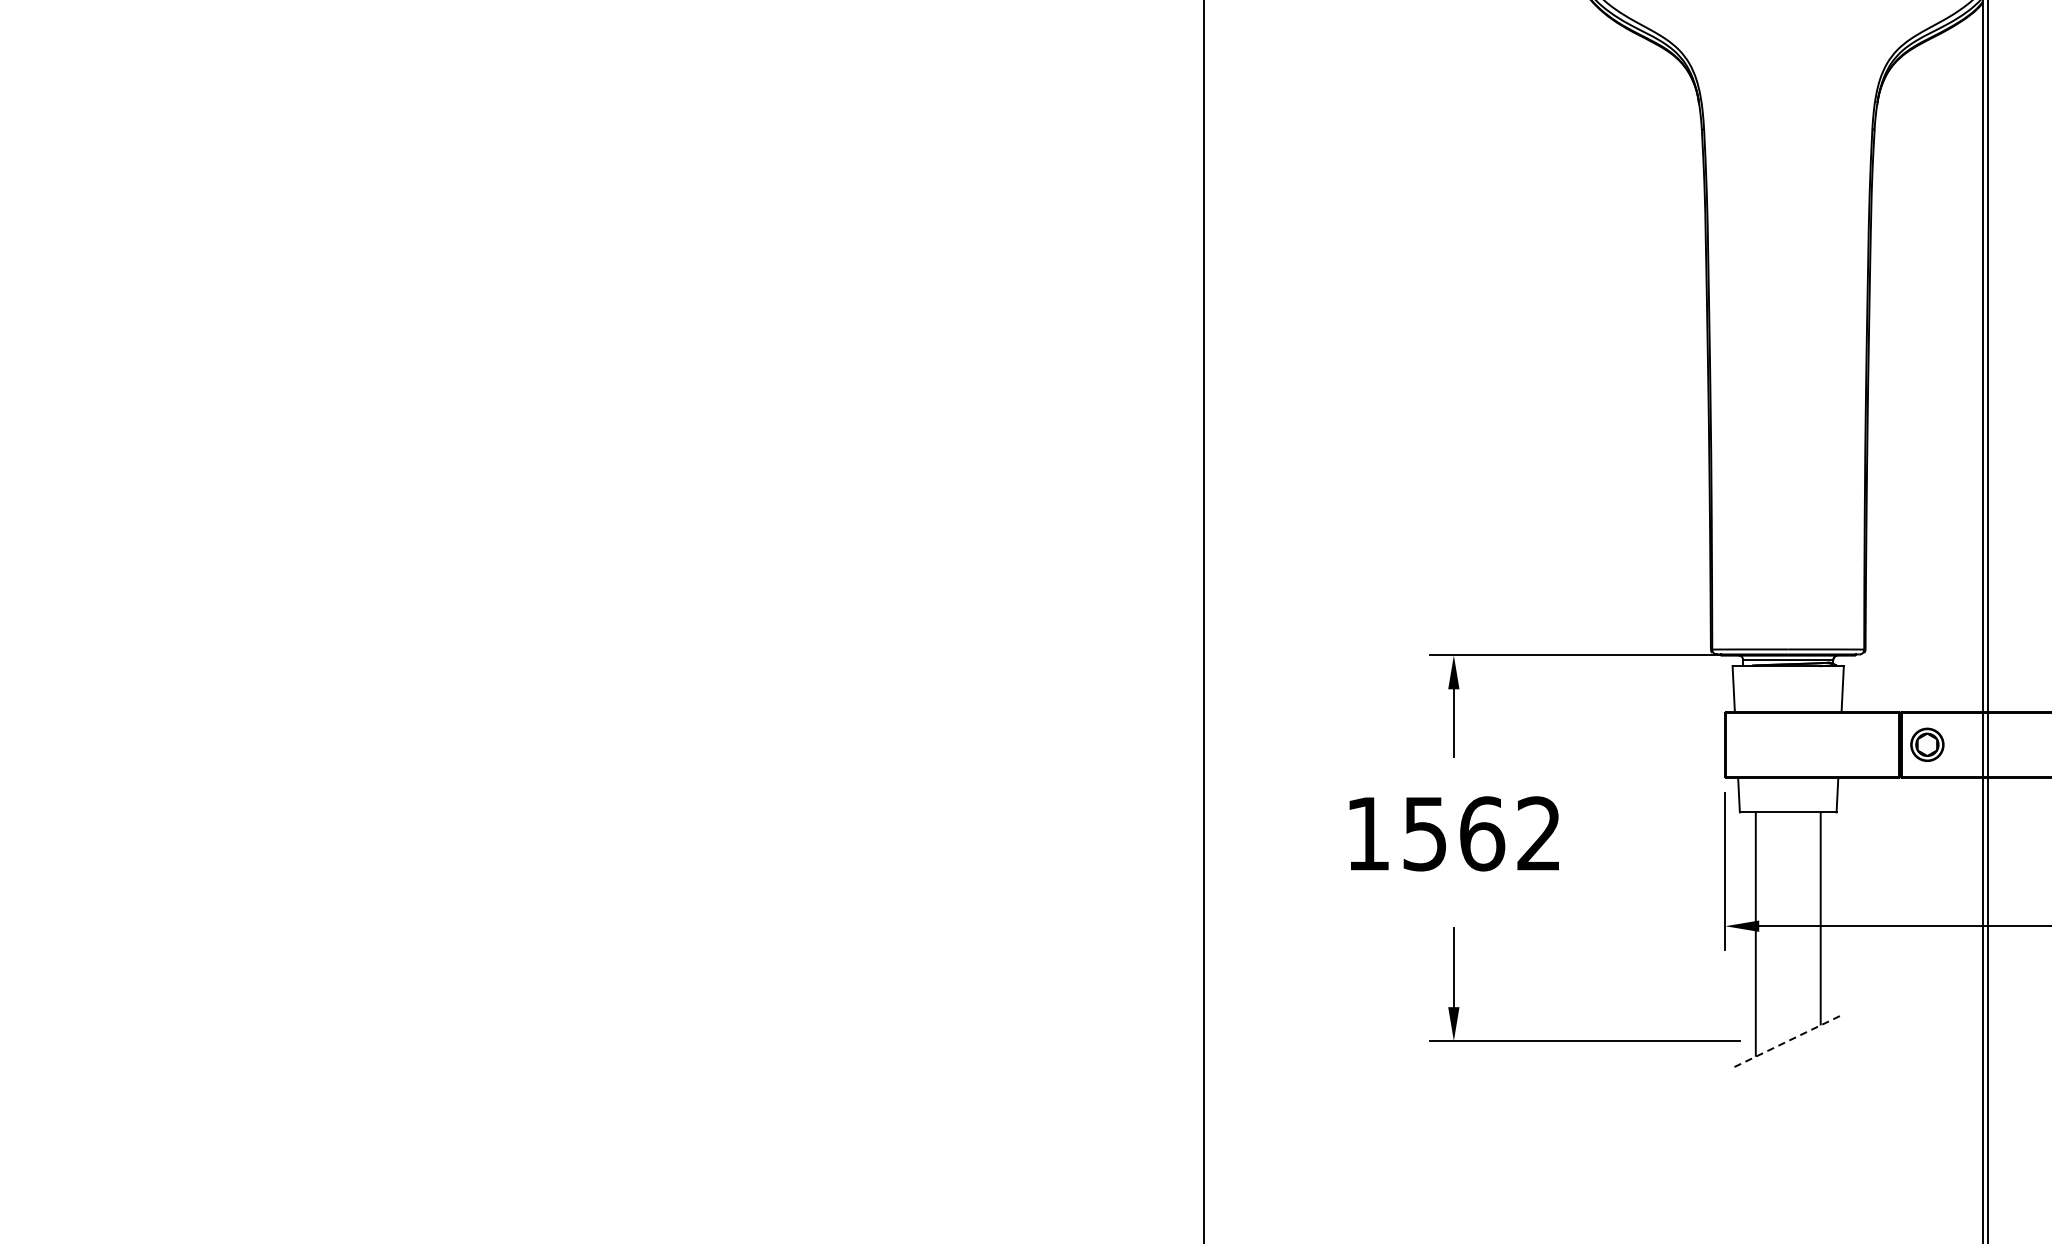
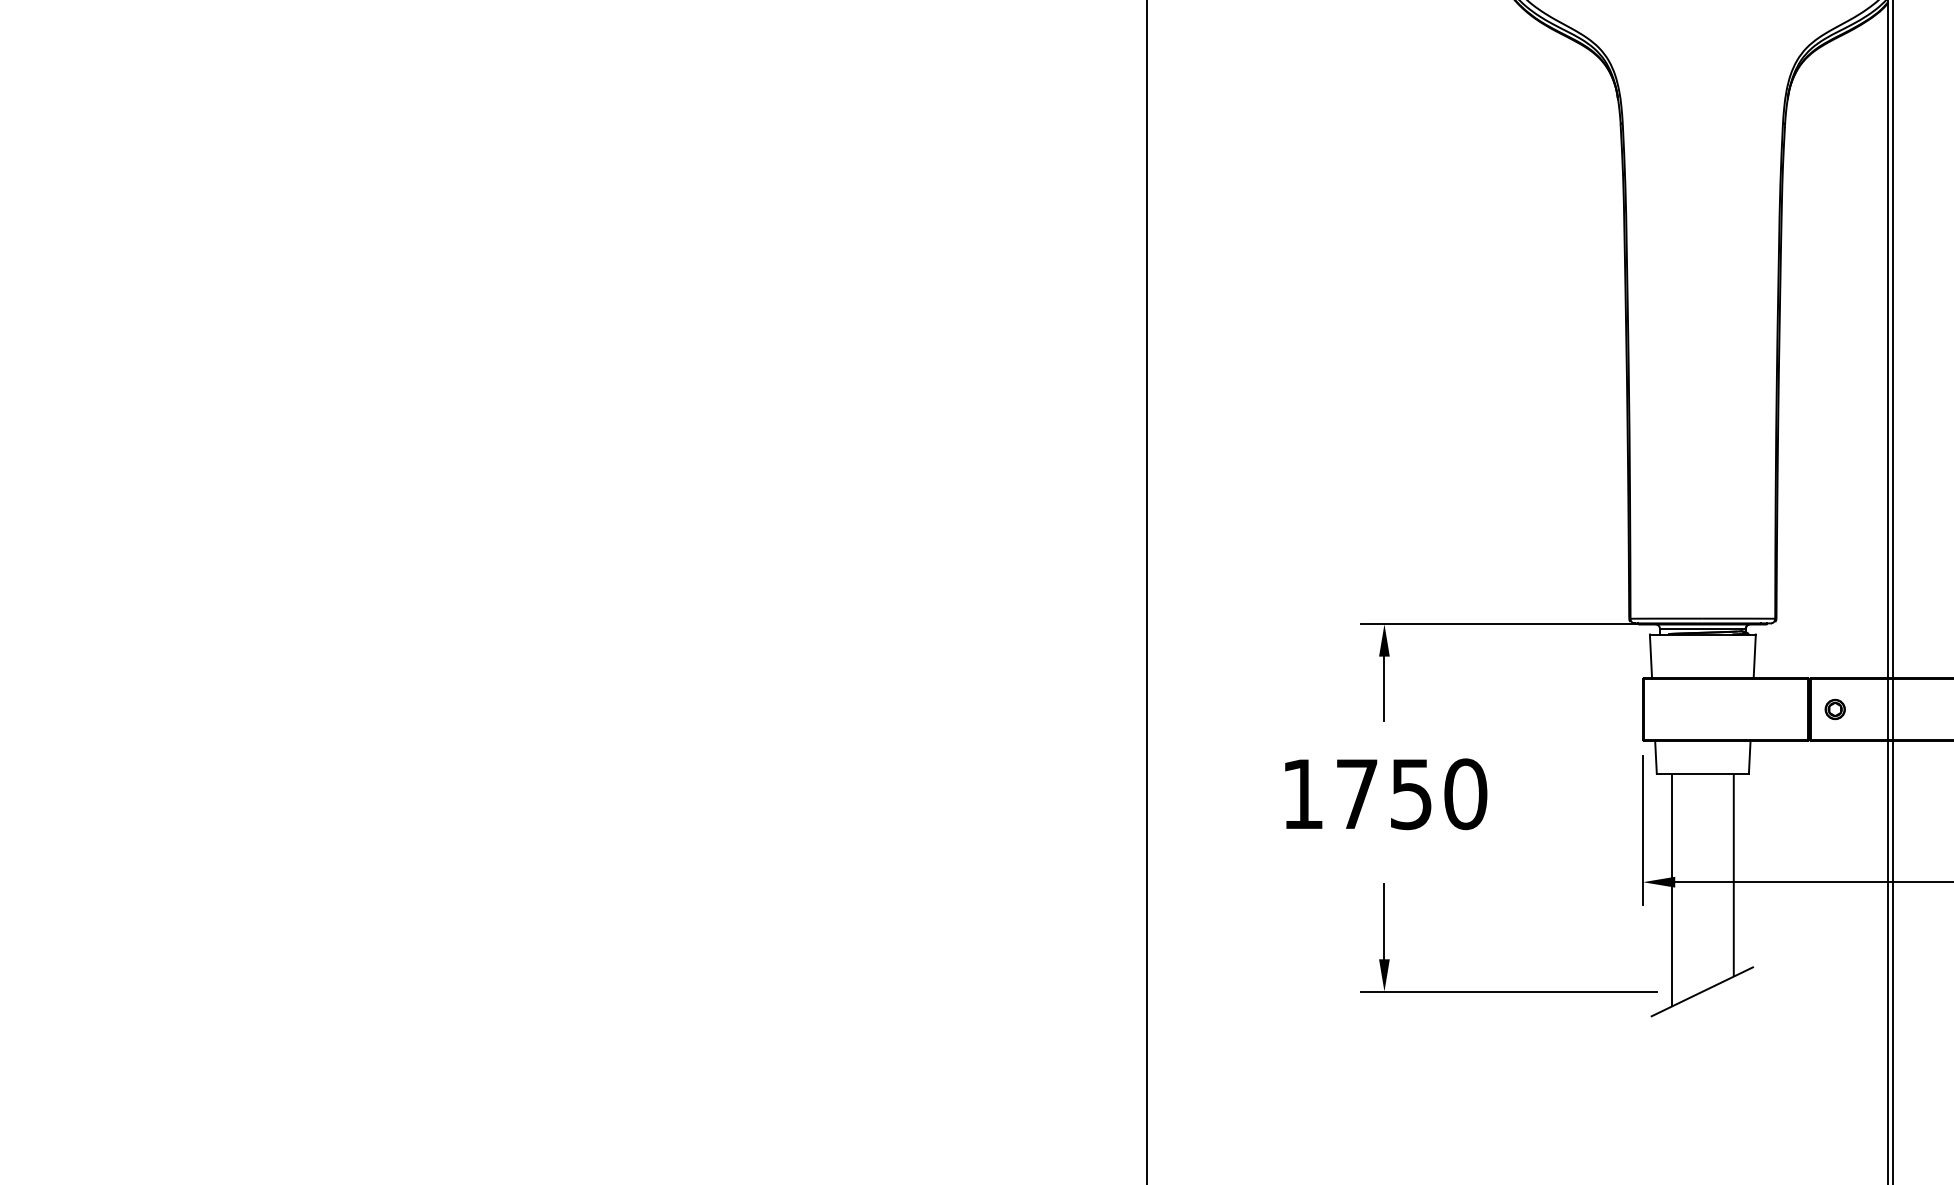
part: (1926, 744) -> (1834, 709), size x0.62
text: (1482, 834) -> (1411, 794), 1562 -> 1750
line: (1787, 1040) -> (1702, 991), dashed -> solid

